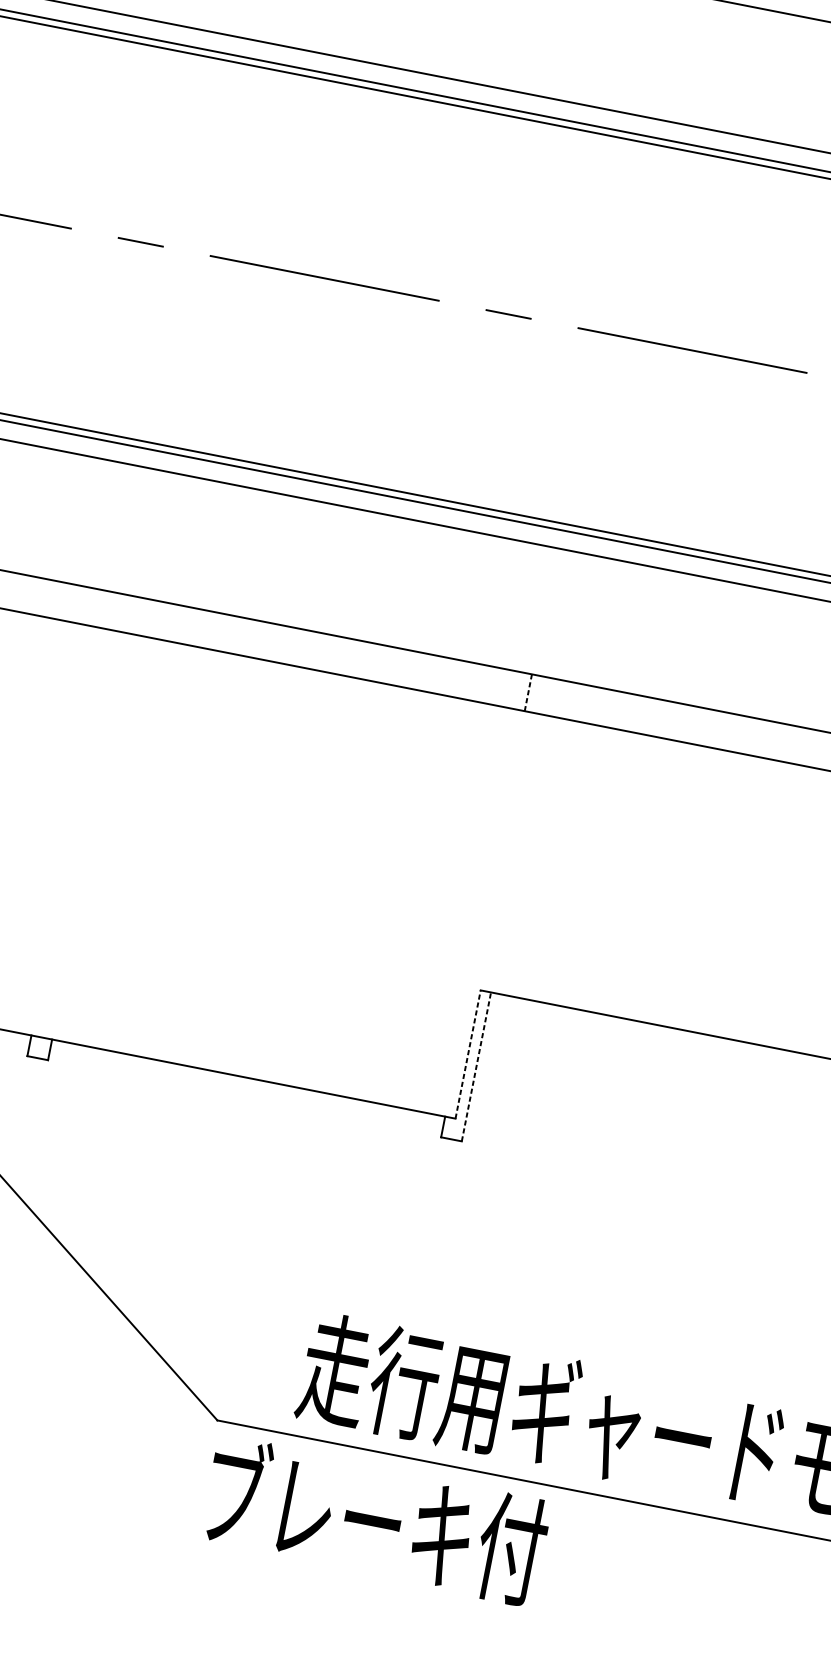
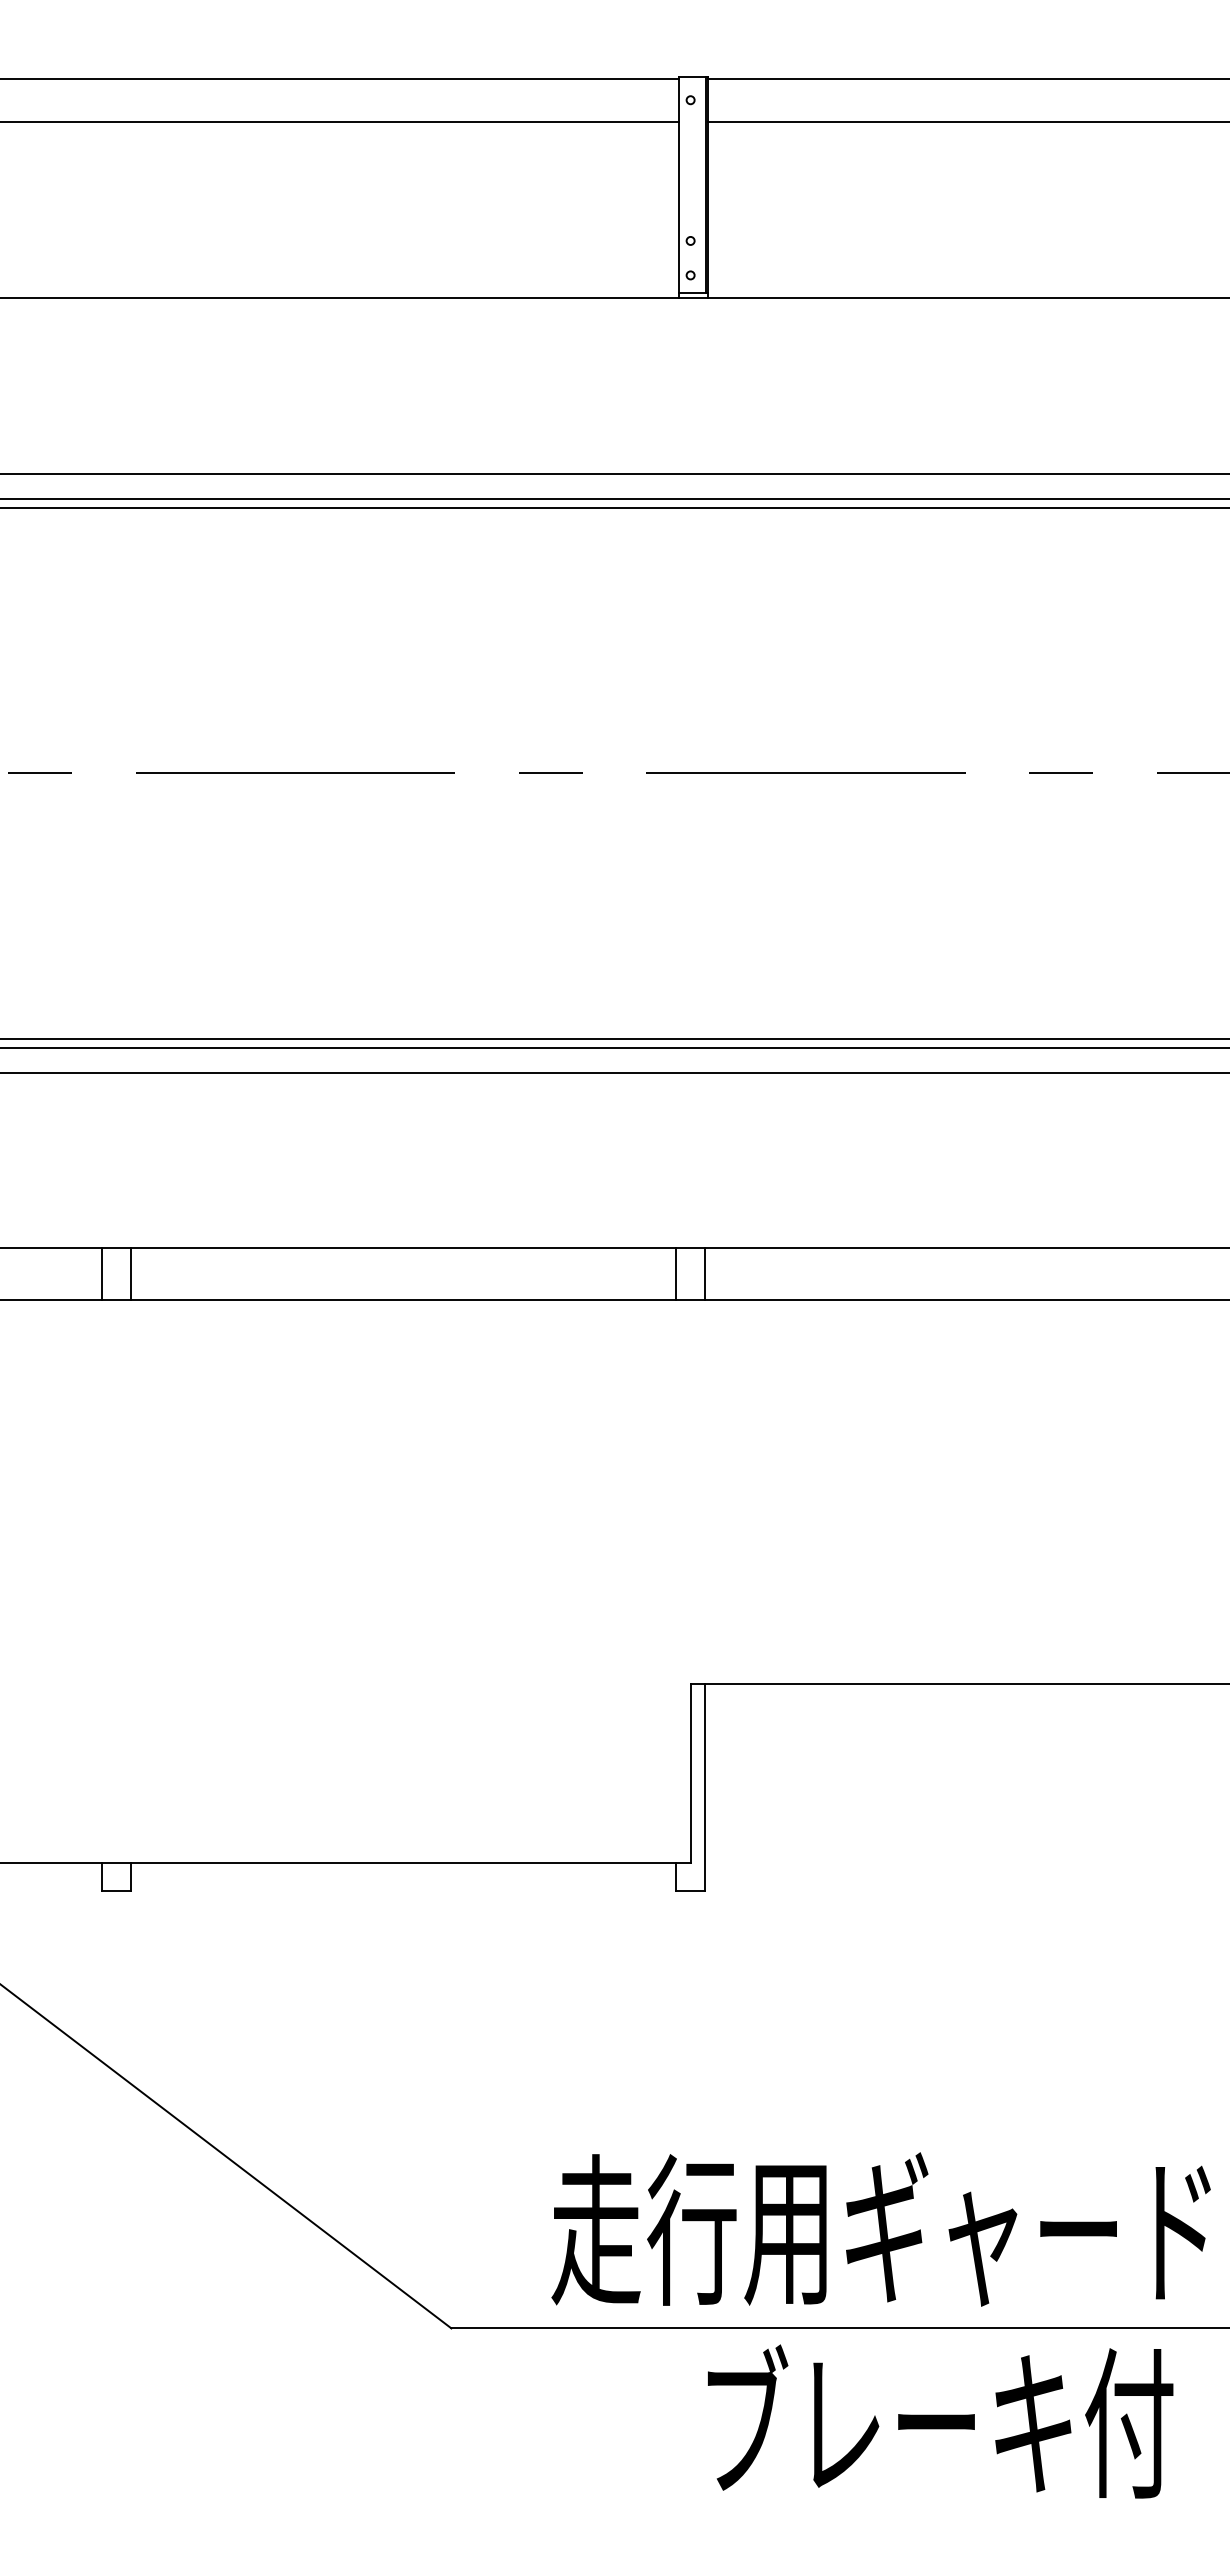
line: (114, 611) -> (101, 1273), added
line: (135, 615) -> (130, 1273), added
line: (528, 693) -> (676, 1274), dashed -> solid
line: (548, 696) -> (704, 1273), added
line: (468, 1053) -> (690, 1772), dashed -> solid
line: (476, 1066) -> (704, 1787), dashed -> solid
text: (375, 1521) -> (940, 2421), moved

